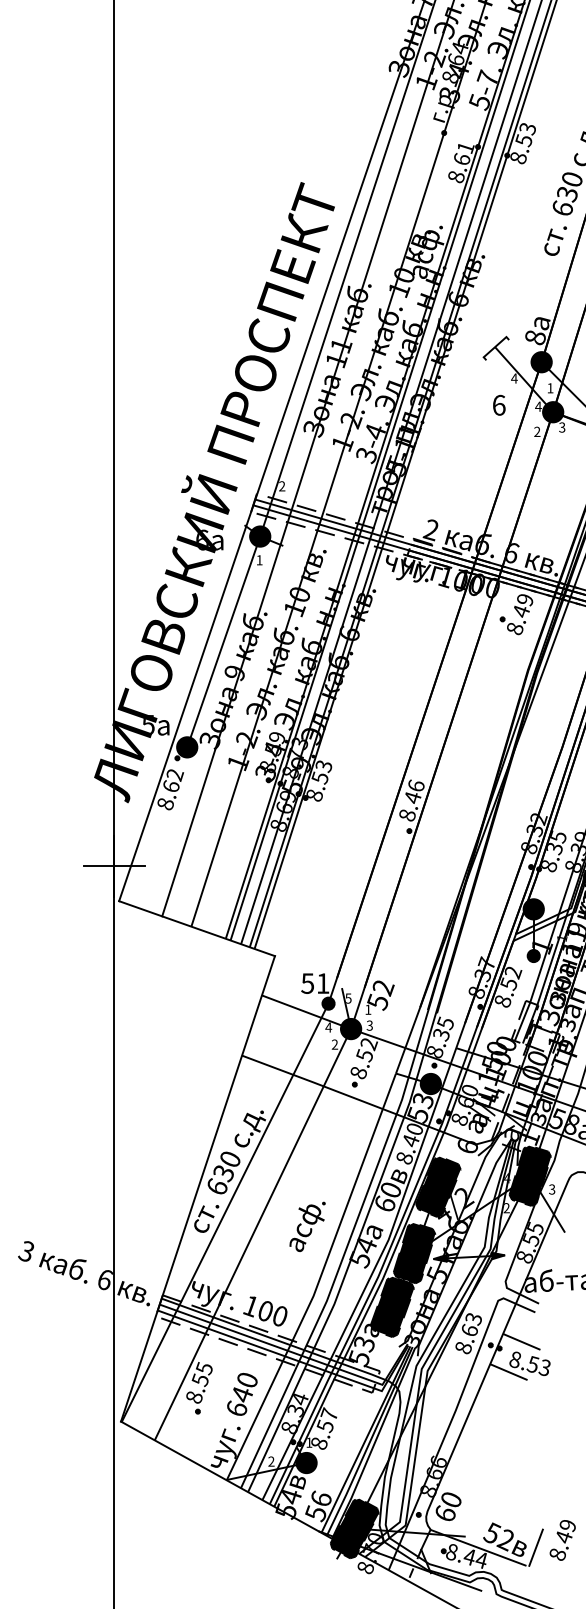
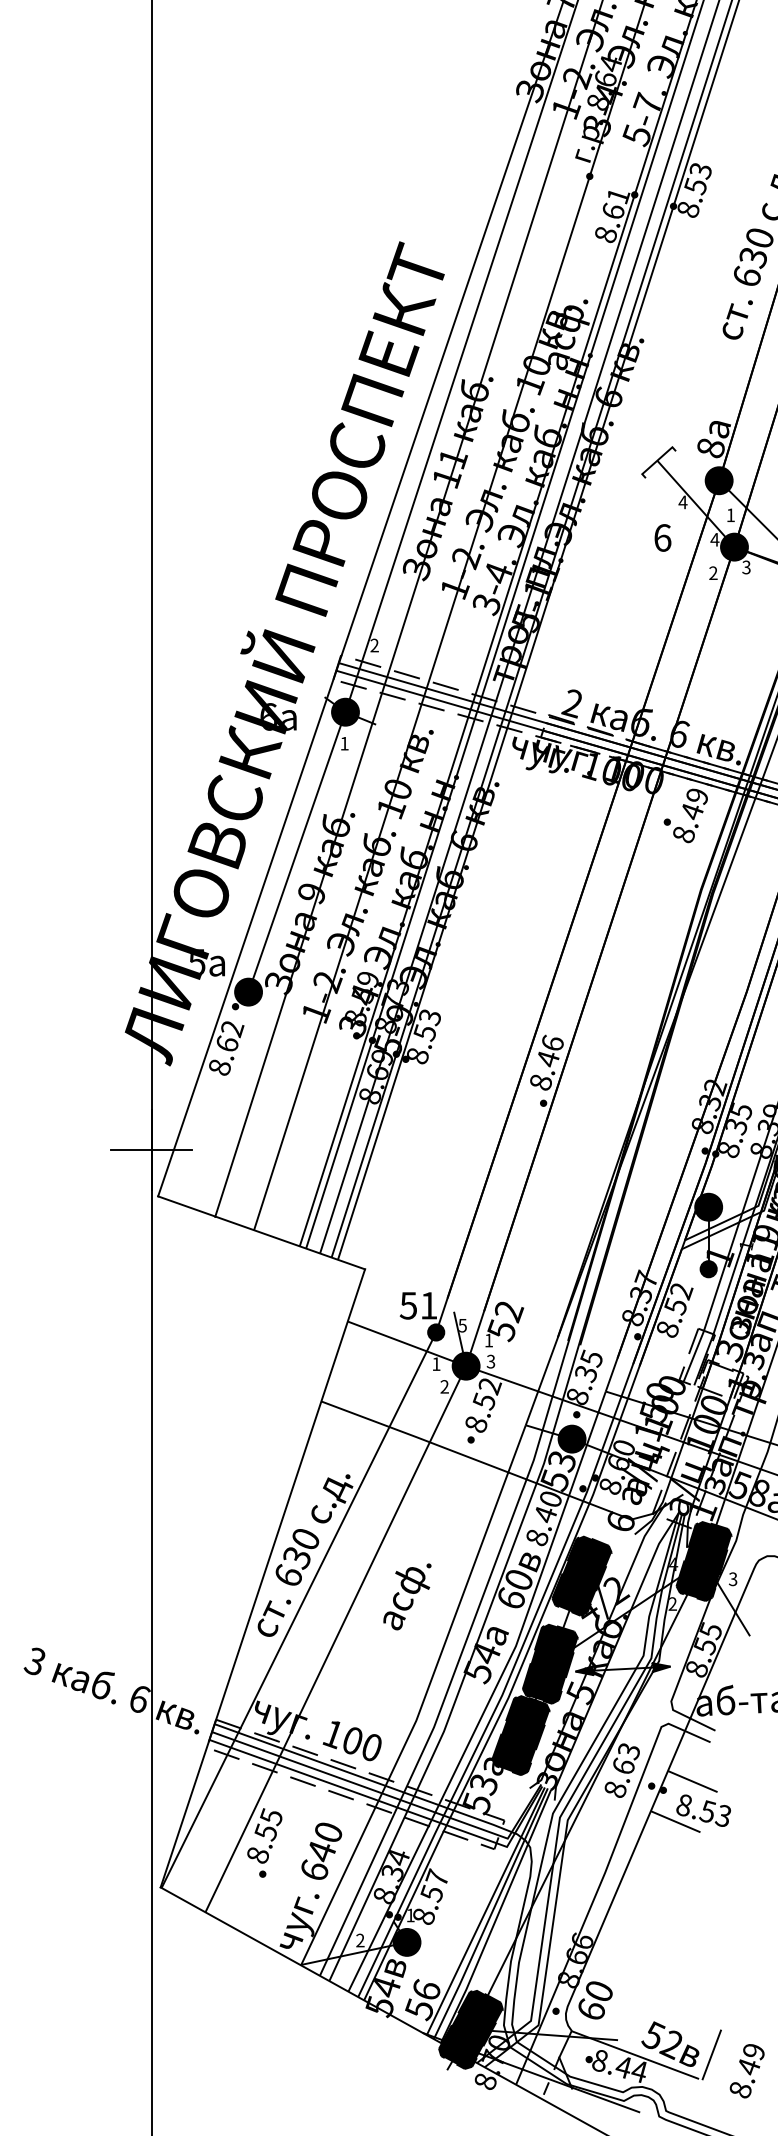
text: (328, 1027) -> (435, 1363), 4 -> 1
text: (307, 1226) -> (407, 1596), moved
text: (562, 1540) -> (746, 2071), moved

